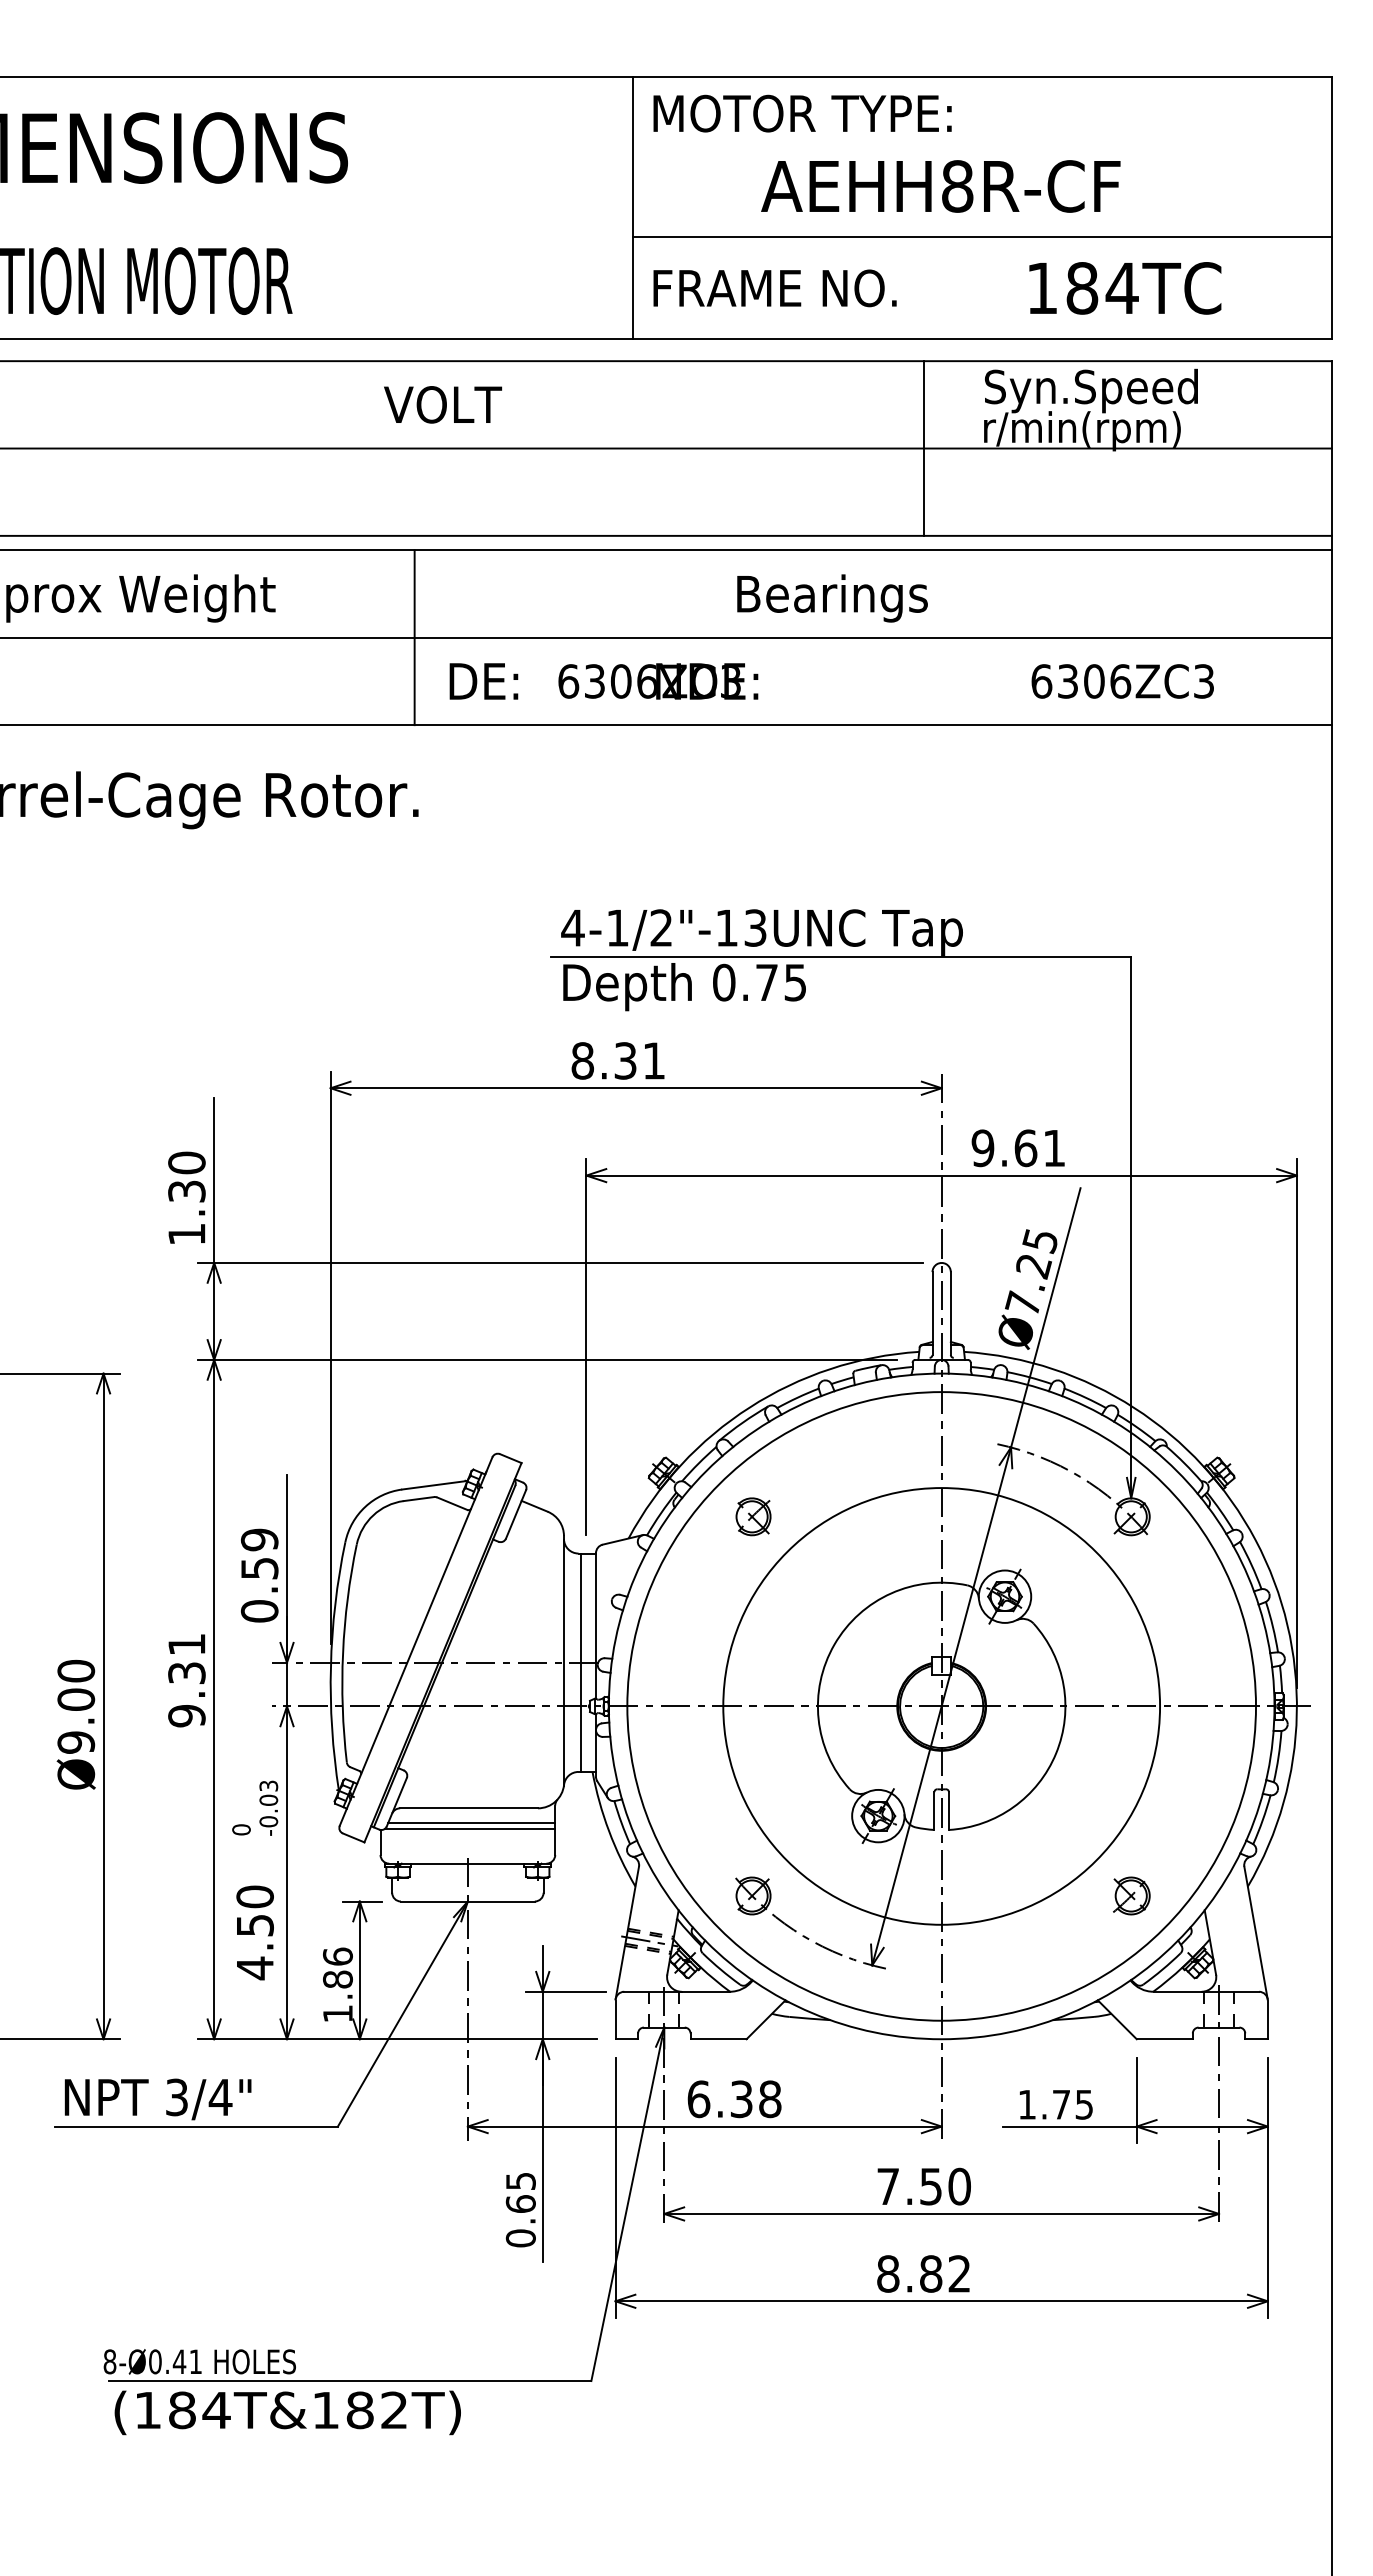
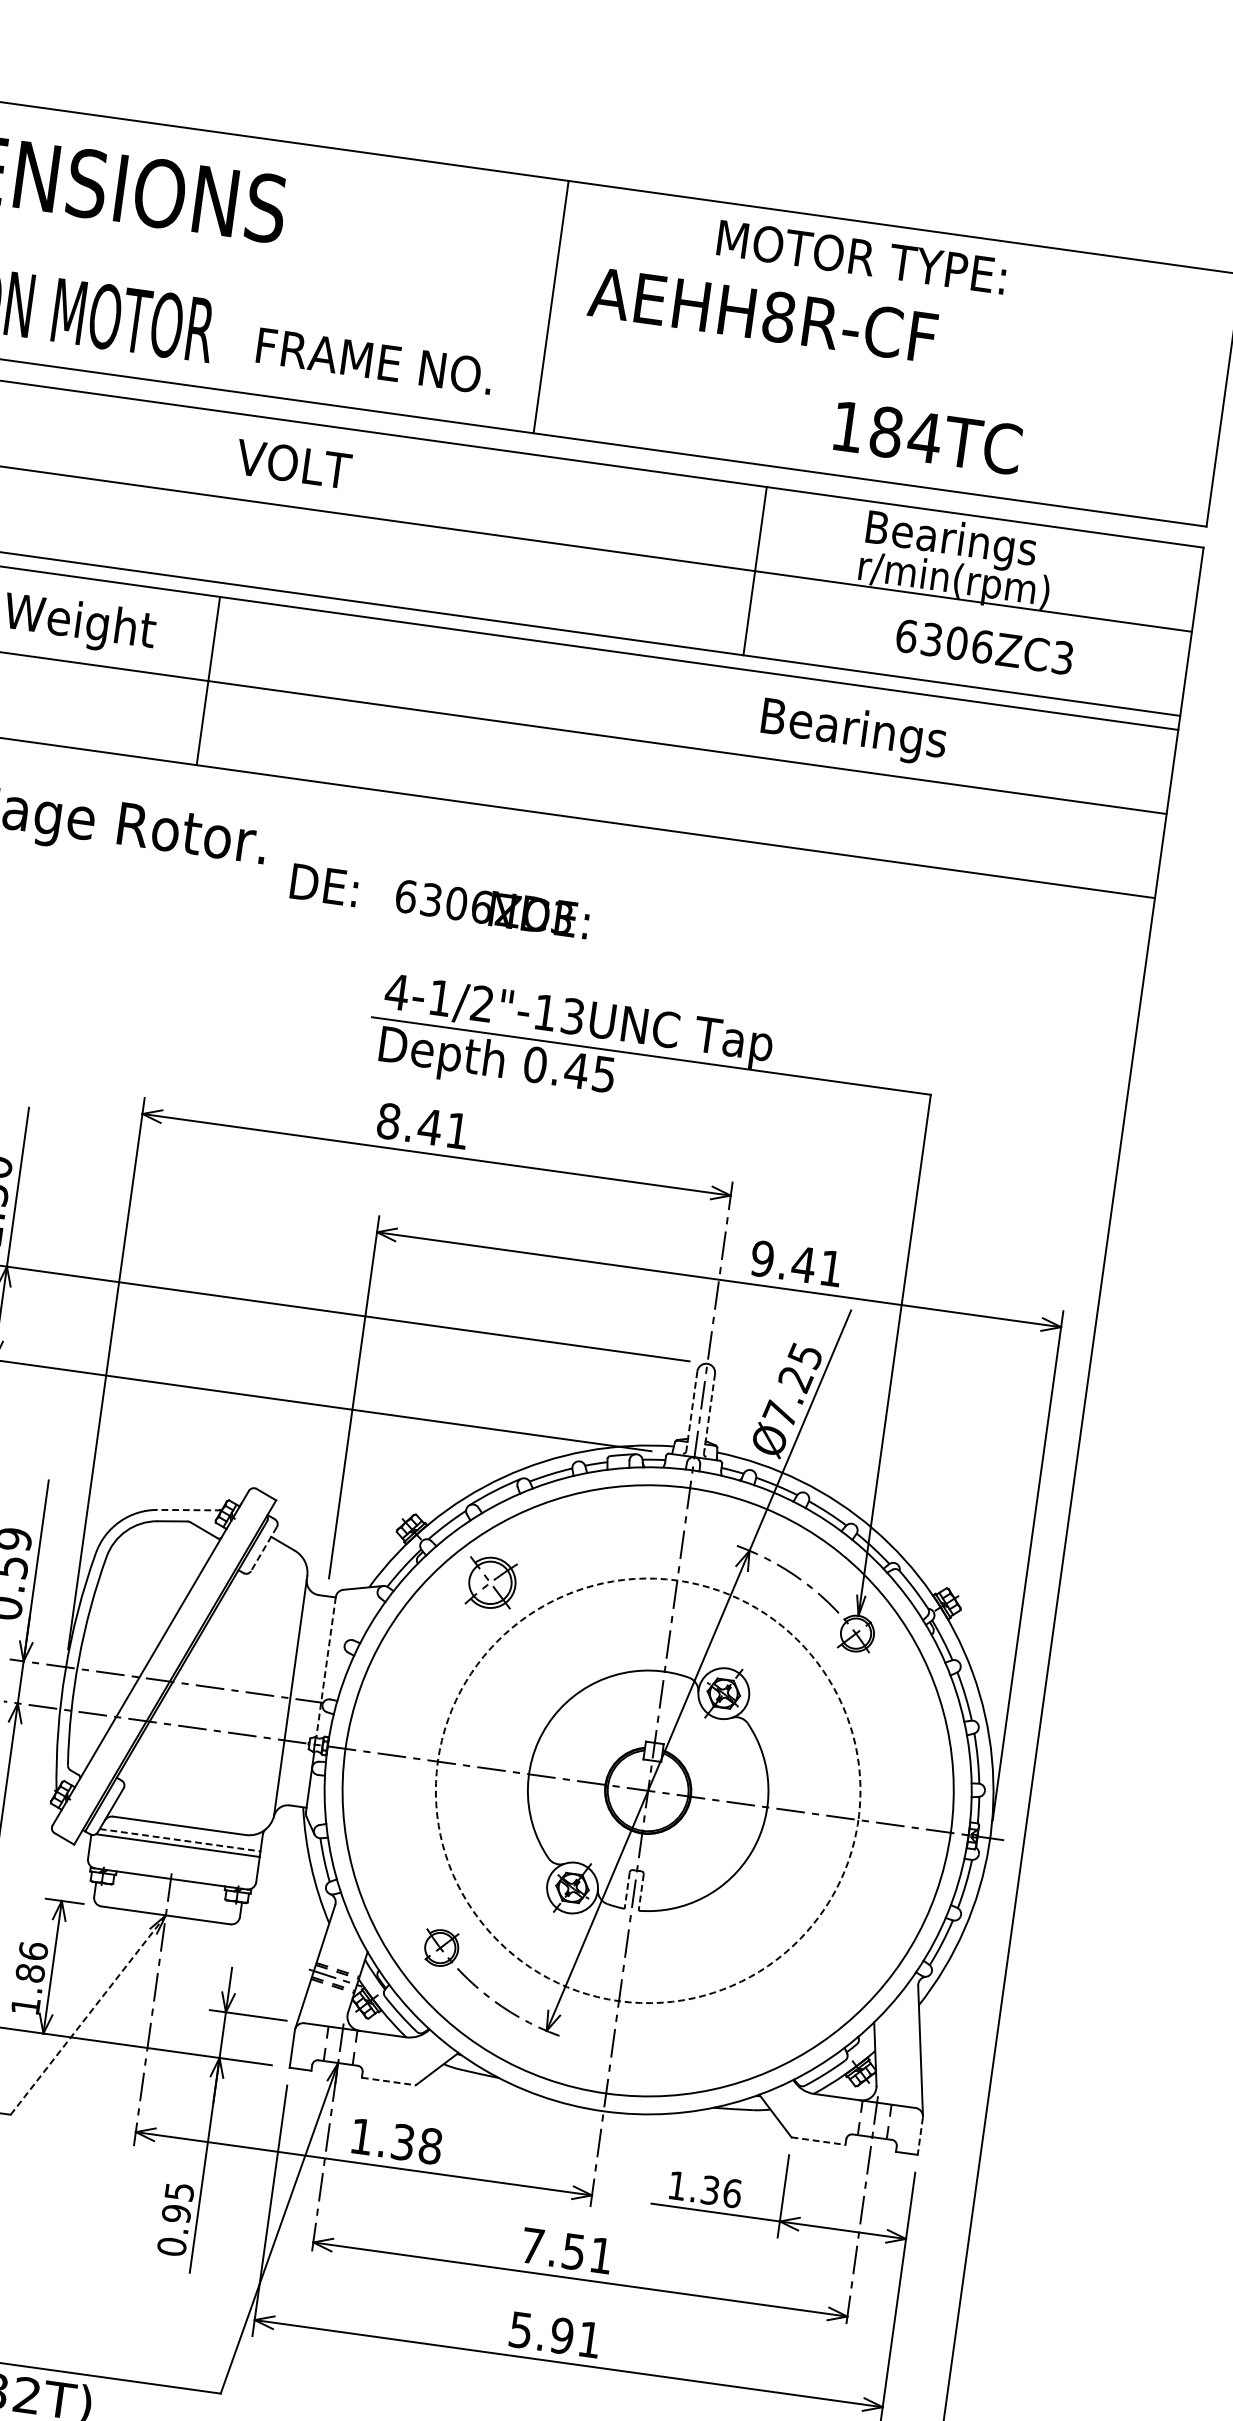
text: (802, 113) -> (861, 257), moved
text: (940, 186) -> (762, 315), moved
line: (982, 237) -> (883, 381), removed
text: (774, 288) -> (374, 361), moved
text: (1125, 288) -> (927, 438), moved
text: (1090, 390) -> (967, 543), Syn.Speed -> Bearings
text: (443, 404) -> (294, 464), moved
line: (924, 448) -> (755, 571), moved
text: (832, 598) -> (853, 732), moved
line: (414, 637) -> (208, 680), moved
text: (603, 681) -> (439, 901), moved
text: (1122, 681) -> (984, 647), moved
text: (766, 982) -> (576, 1070), 0.75 -> 0.45
text: (625, 1060) -> (430, 1126), 8.31 -> 8.41
text: (1025, 1148) -> (803, 1264), 9.61 -> 9.41
line: (932, 1314) -> (691, 1412), solid -> dashed
line: (950, 1314) -> (709, 1414), solid -> dashed
line: (434, 1485) -> (189, 1510), solid -> dashed
line: (515, 1514) -> (263, 1549), solid -> dashed
part: (753, 1516) -> (492, 1582), size x1.4
line: (596, 1625) -> (326, 1666), solid -> dashed
line: (581, 1662) -> (307, 1700), removed
circle: (941, 1706) -> (648, 1790), solid -> dashed
line: (934, 1811) -> (627, 1891), solid -> dashed
line: (948, 1811) -> (640, 1892), solid -> dashed
line: (472, 1822) -> (180, 1839), solid -> dashed
part: (1131, 1895) -> (805, 1998), removed
line: (402, 2014) -> (87, 2015), solid -> dashed
line: (1267, 2020) -> (919, 2136), solid -> dashed
line: (719, 2039) -> (389, 2081), solid -> dashed
line: (1165, 2039) -> (819, 2141), solid -> dashed
text: (698, 2099) -> (361, 2136), 6.38 -> 1.38
text: (1073, 2104) -> (721, 2191), 1.75 -> 1.36
text: (959, 2186) -> (601, 2255), 7.50 -> 7.51
text: (520, 2204) -> (176, 2214), 0.65 -> 0.95
text: (923, 2273) -> (554, 2334), 8.82 -> 5.91

